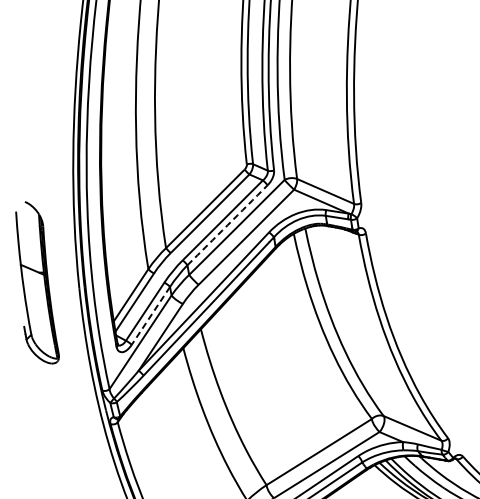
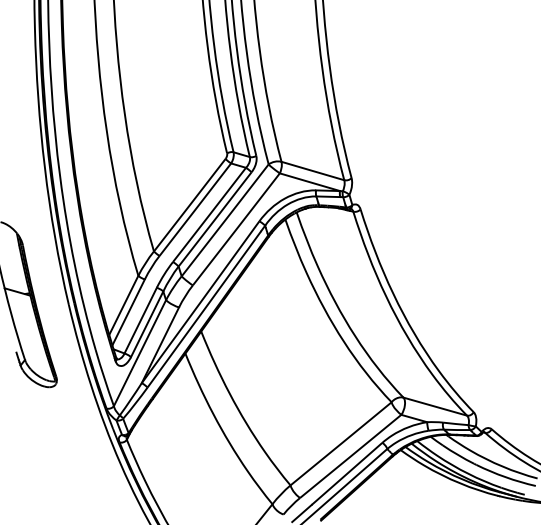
arc: (227, 225) -> (215, 219), dashed -> solid
line: (151, 316) -> (147, 324), dashed -> solid

